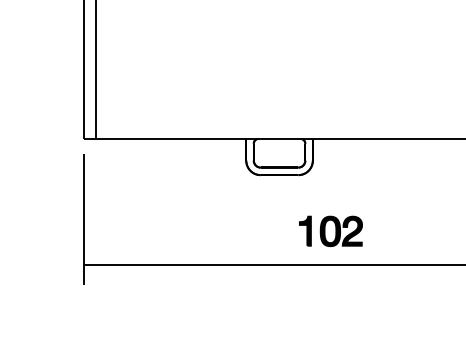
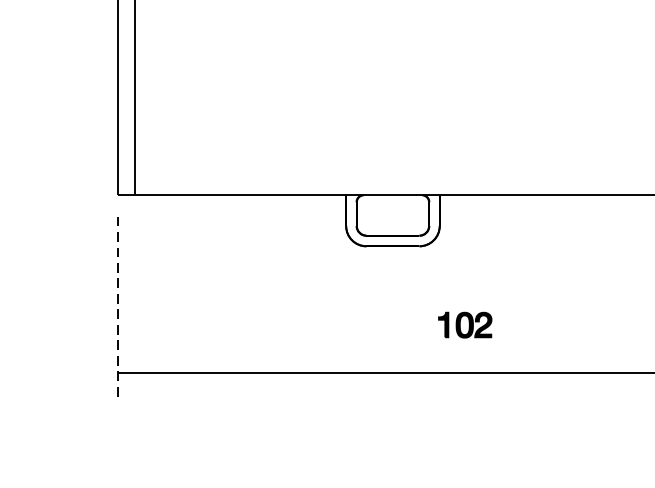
line: (83, 219) -> (117, 308), solid -> dashed
part: (330, 230) -> (464, 324), size x0.6

